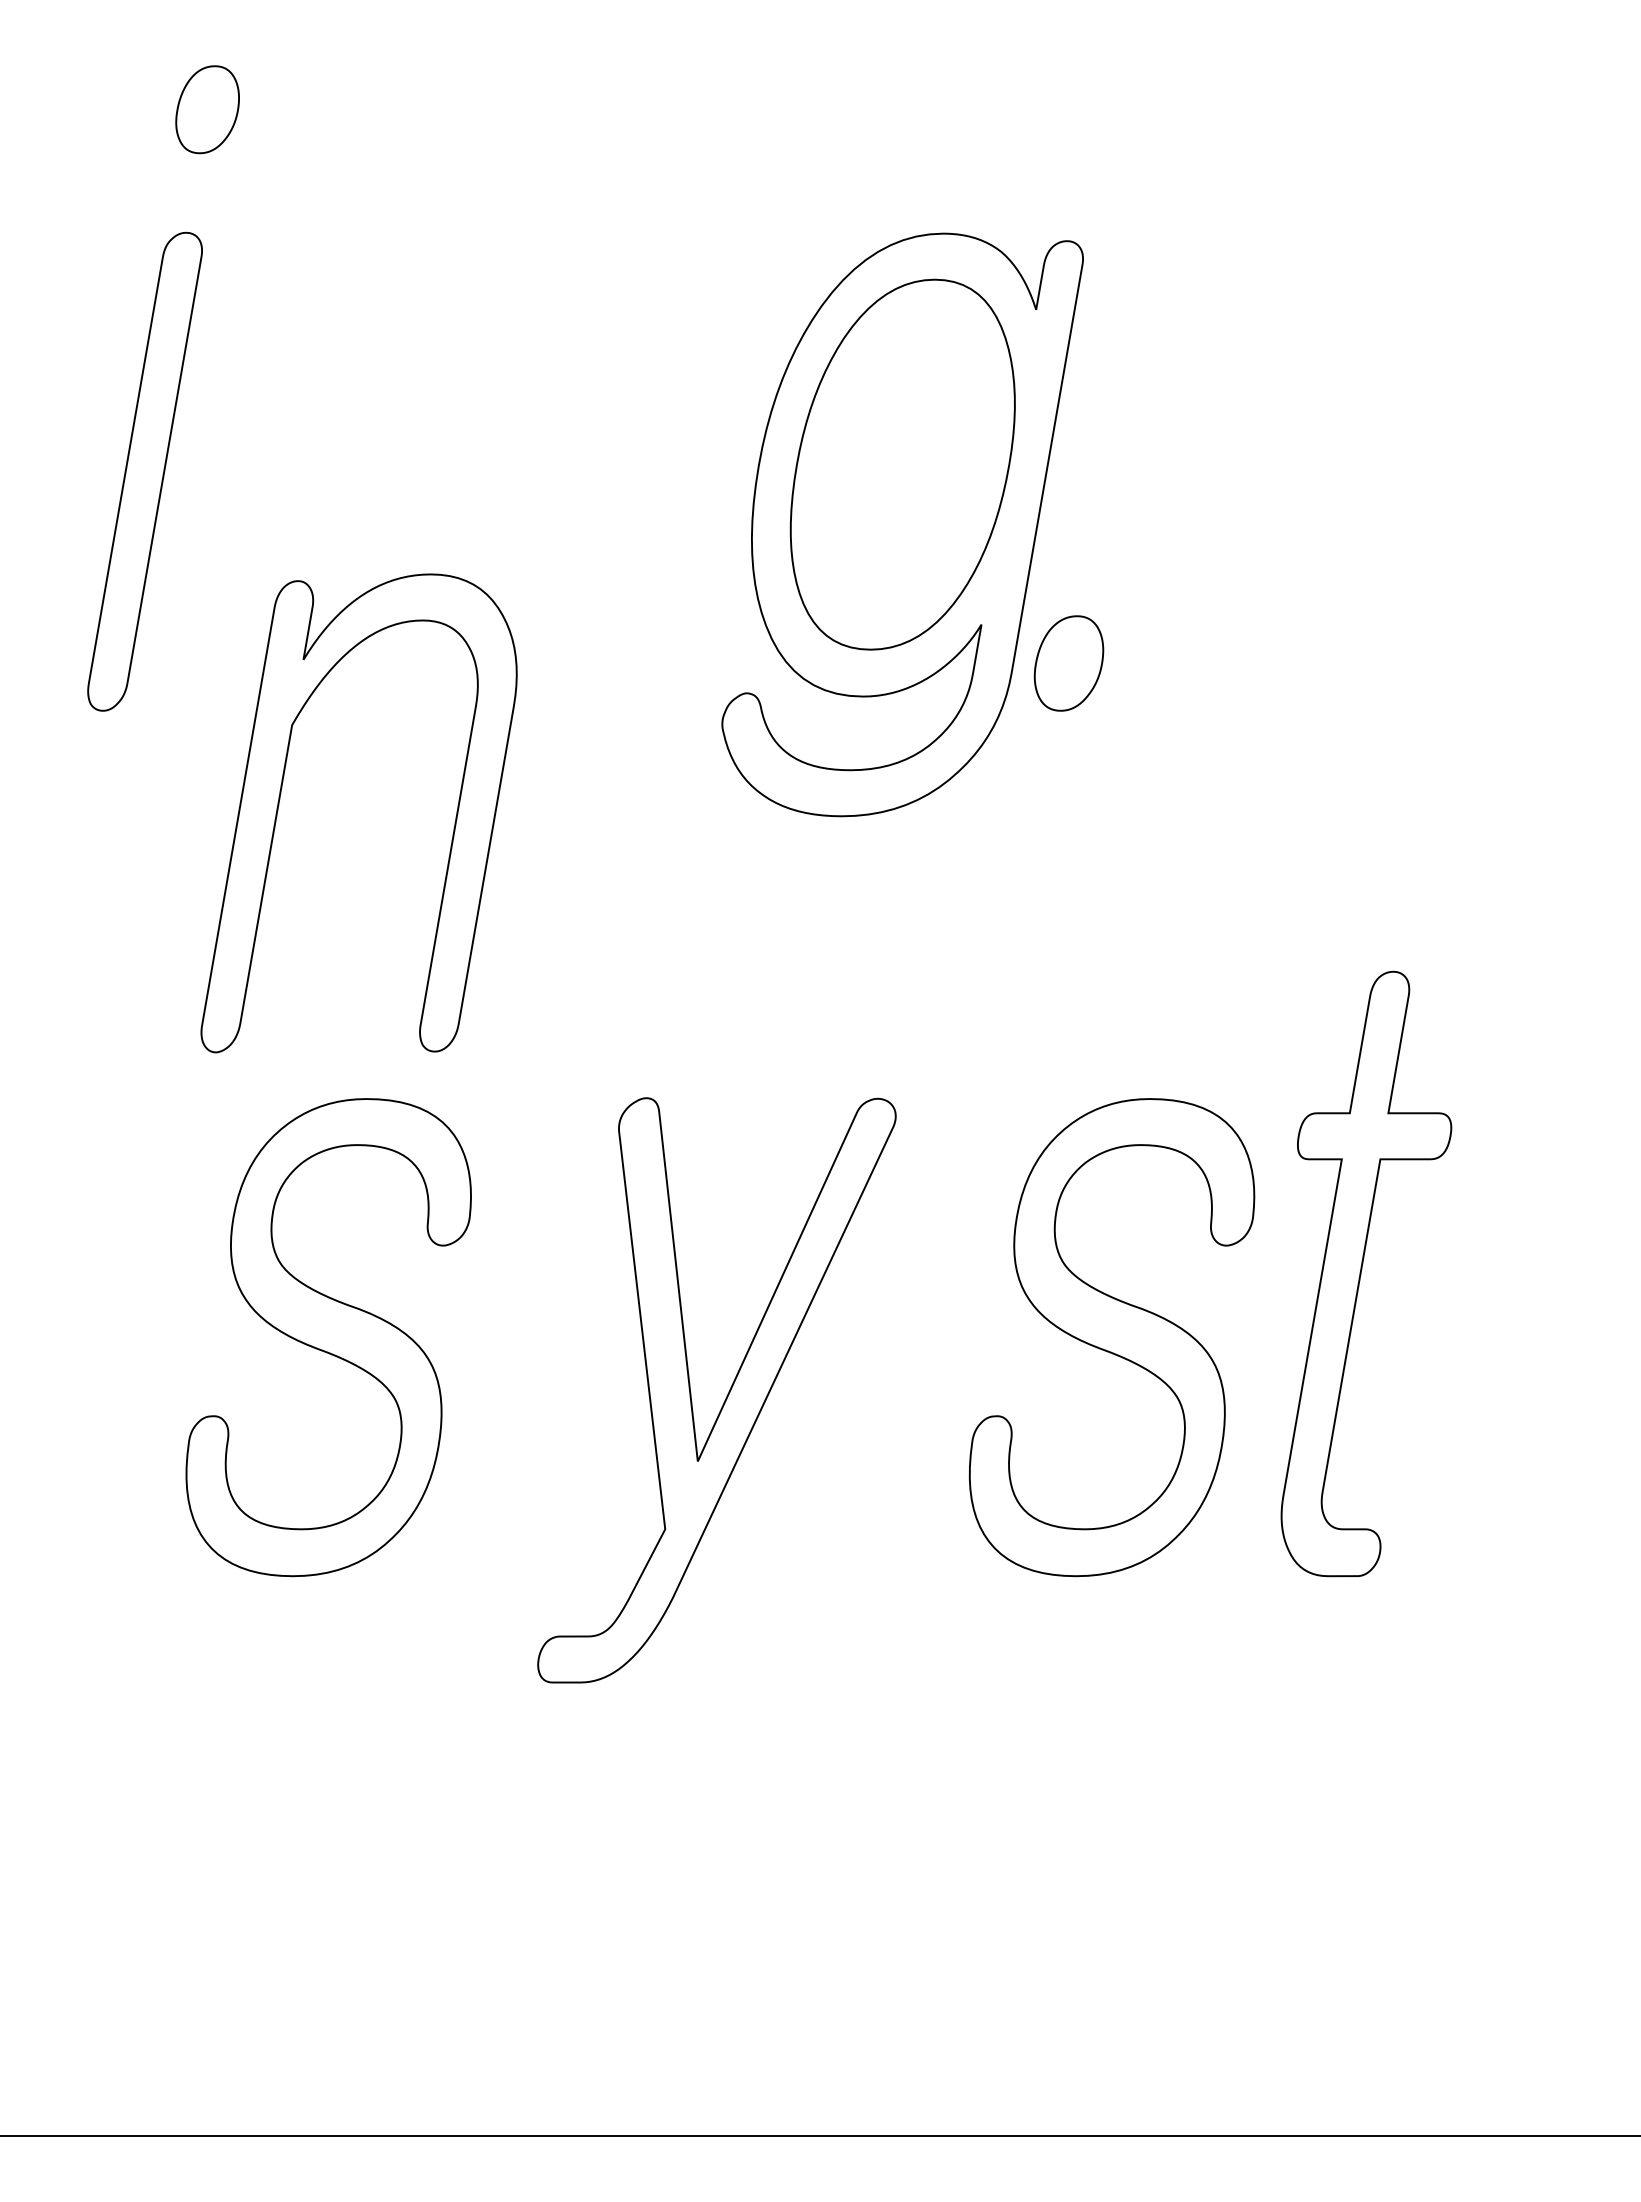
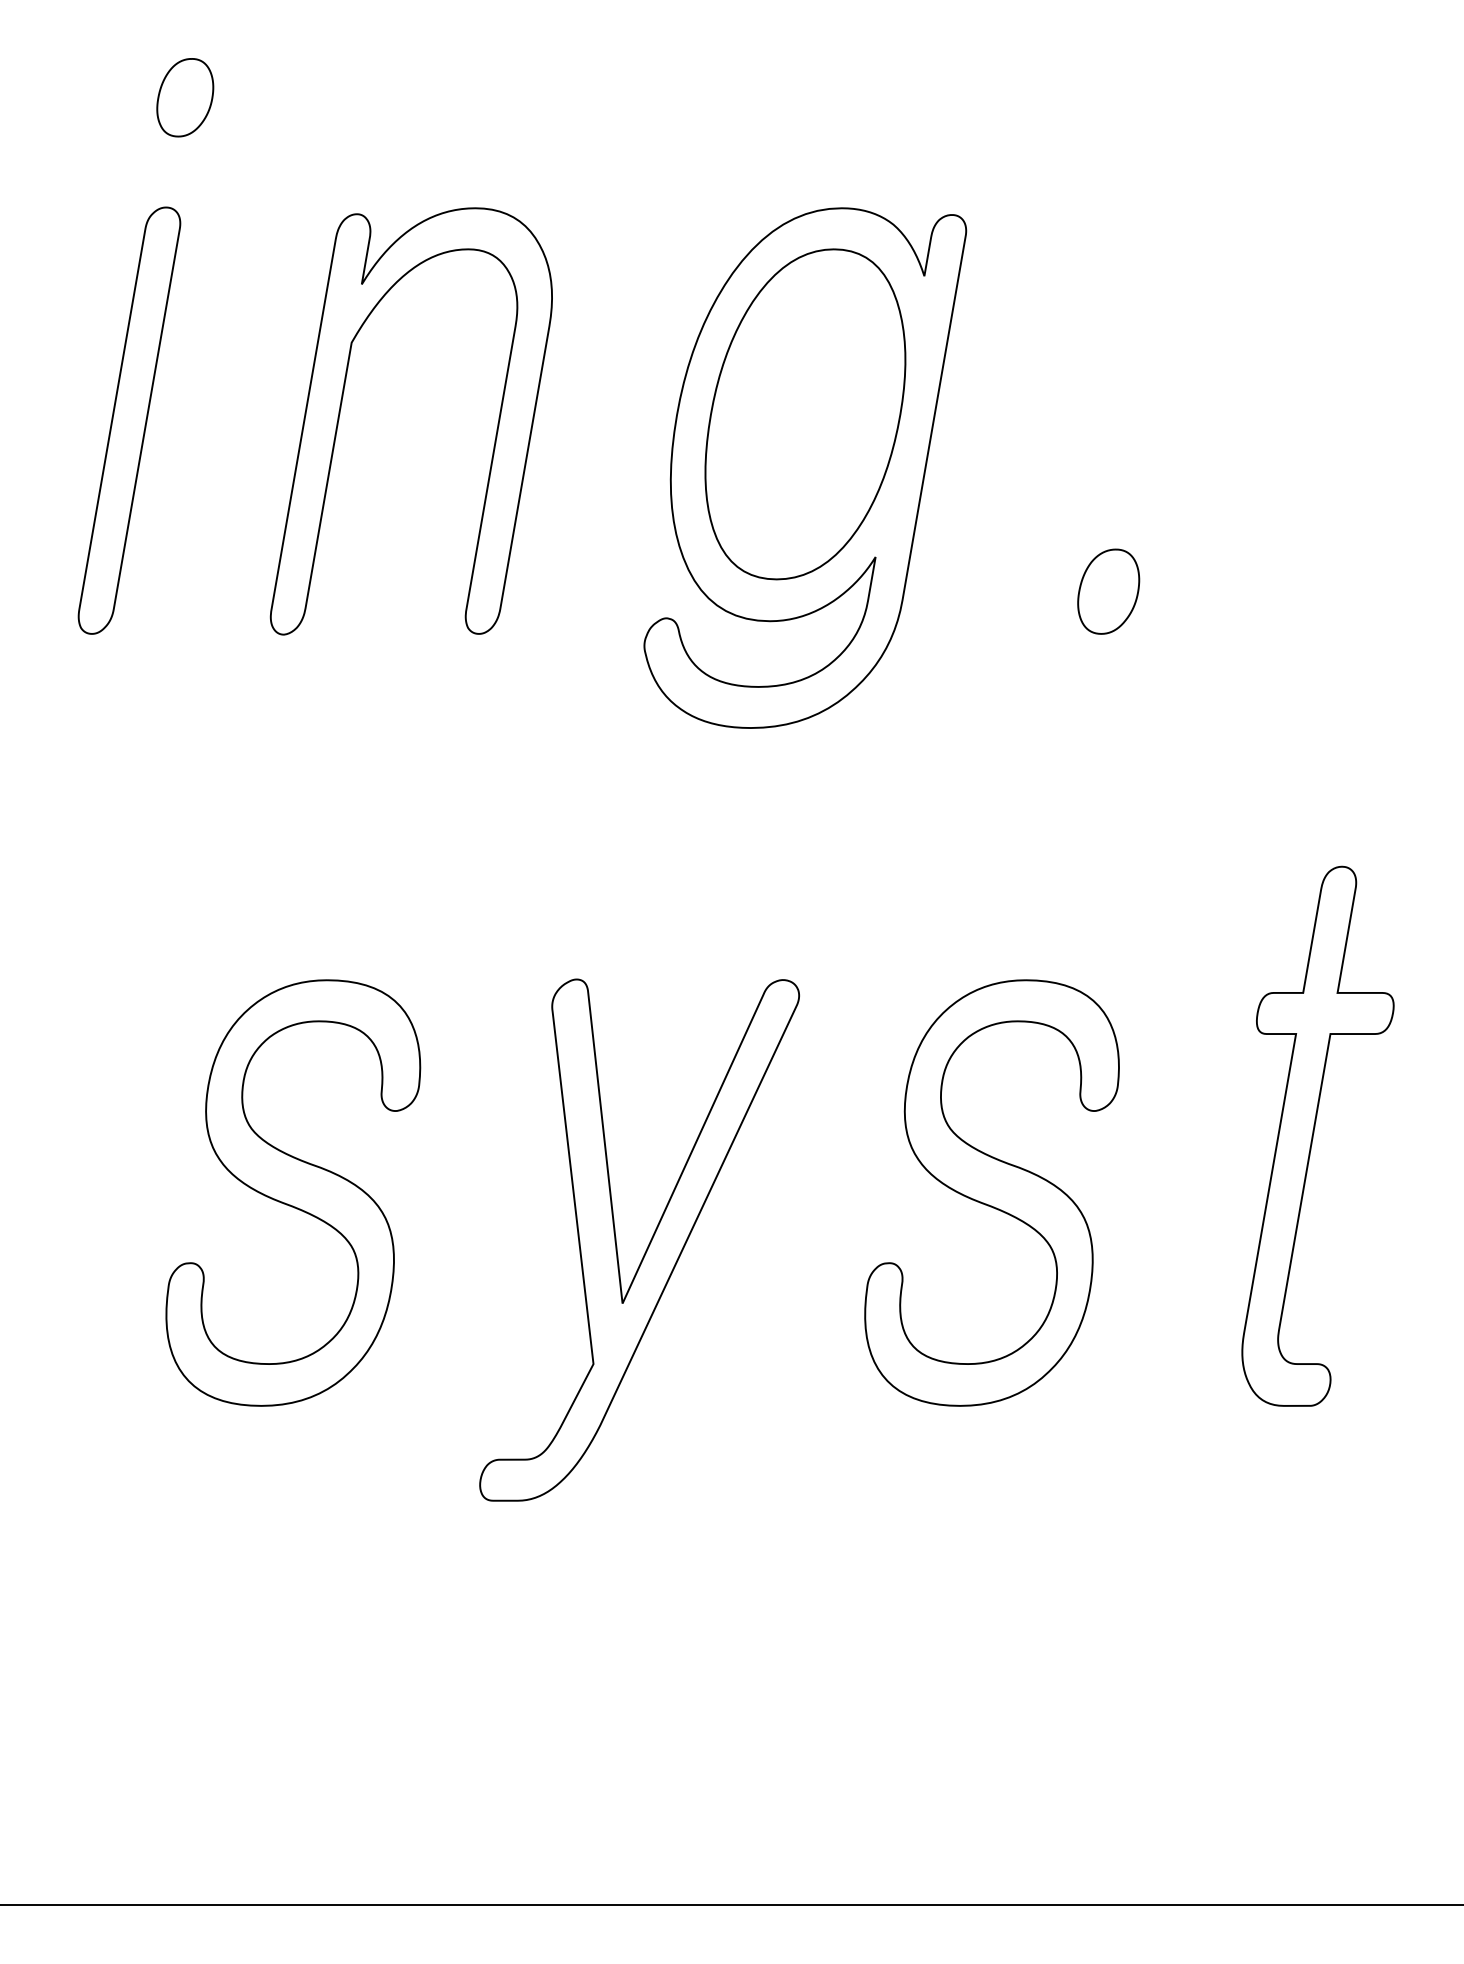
part: (1068, 663) -> (1108, 591), moved
part: (280, 798) -> (341, 408), moved
part: (1365, 1273) -> (1317, 1135), moved

